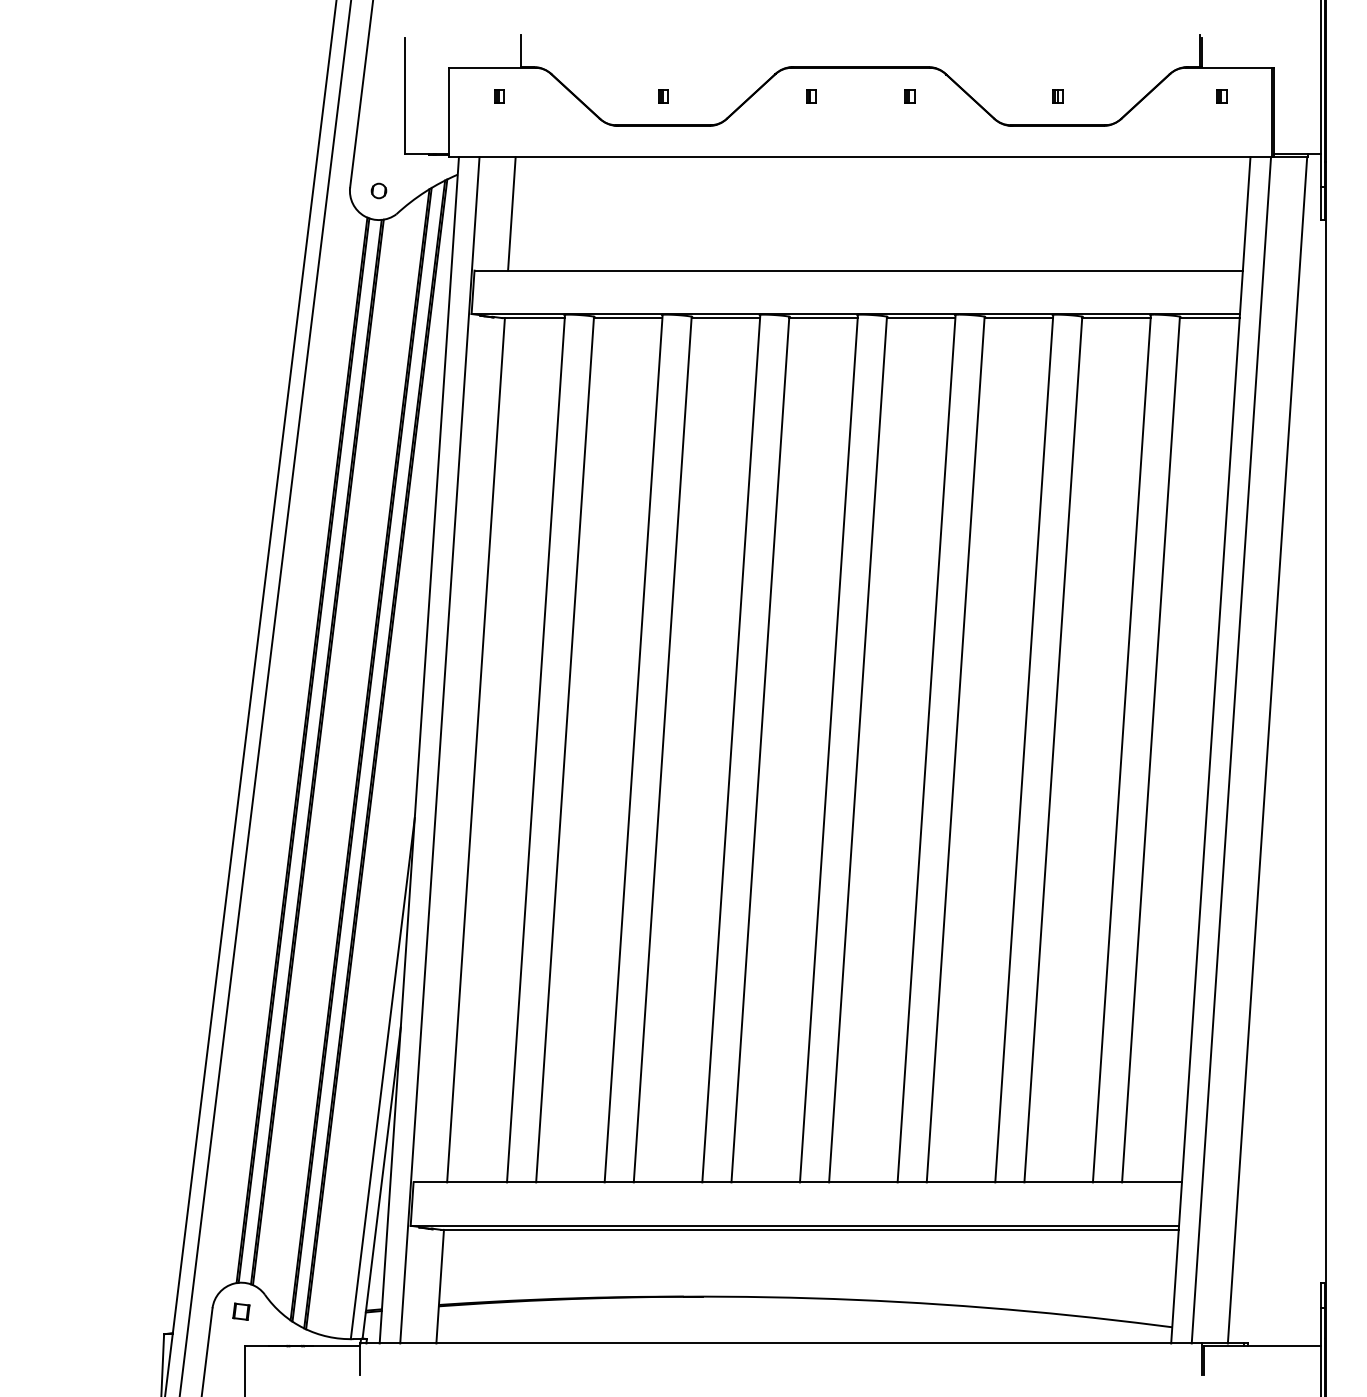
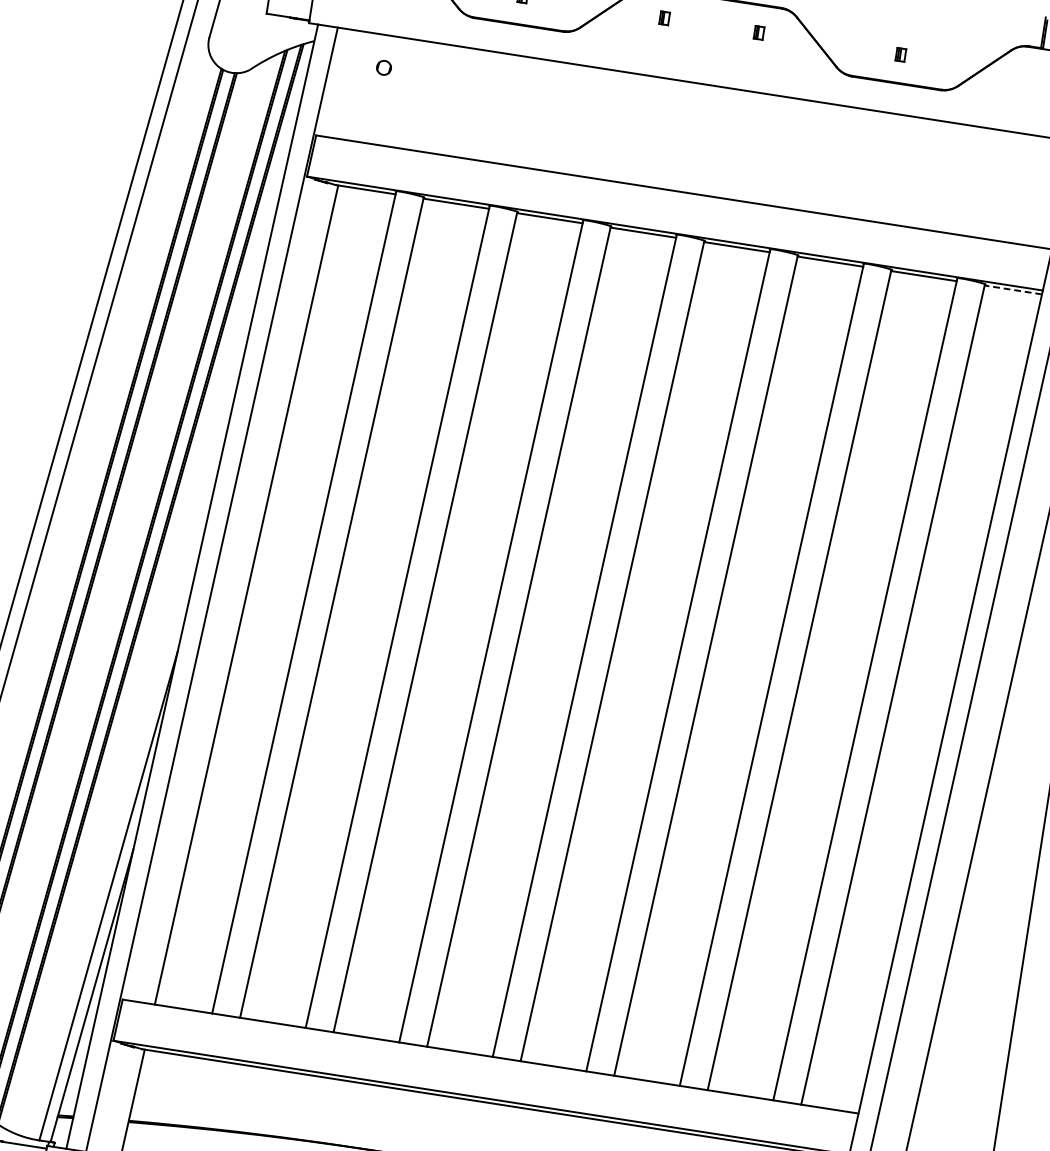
part: (378, 190) -> (383, 67), moved
line: (511, 213) -> (360, 86), removed
line: (1209, 318) -> (1013, 290), solid -> dashed

